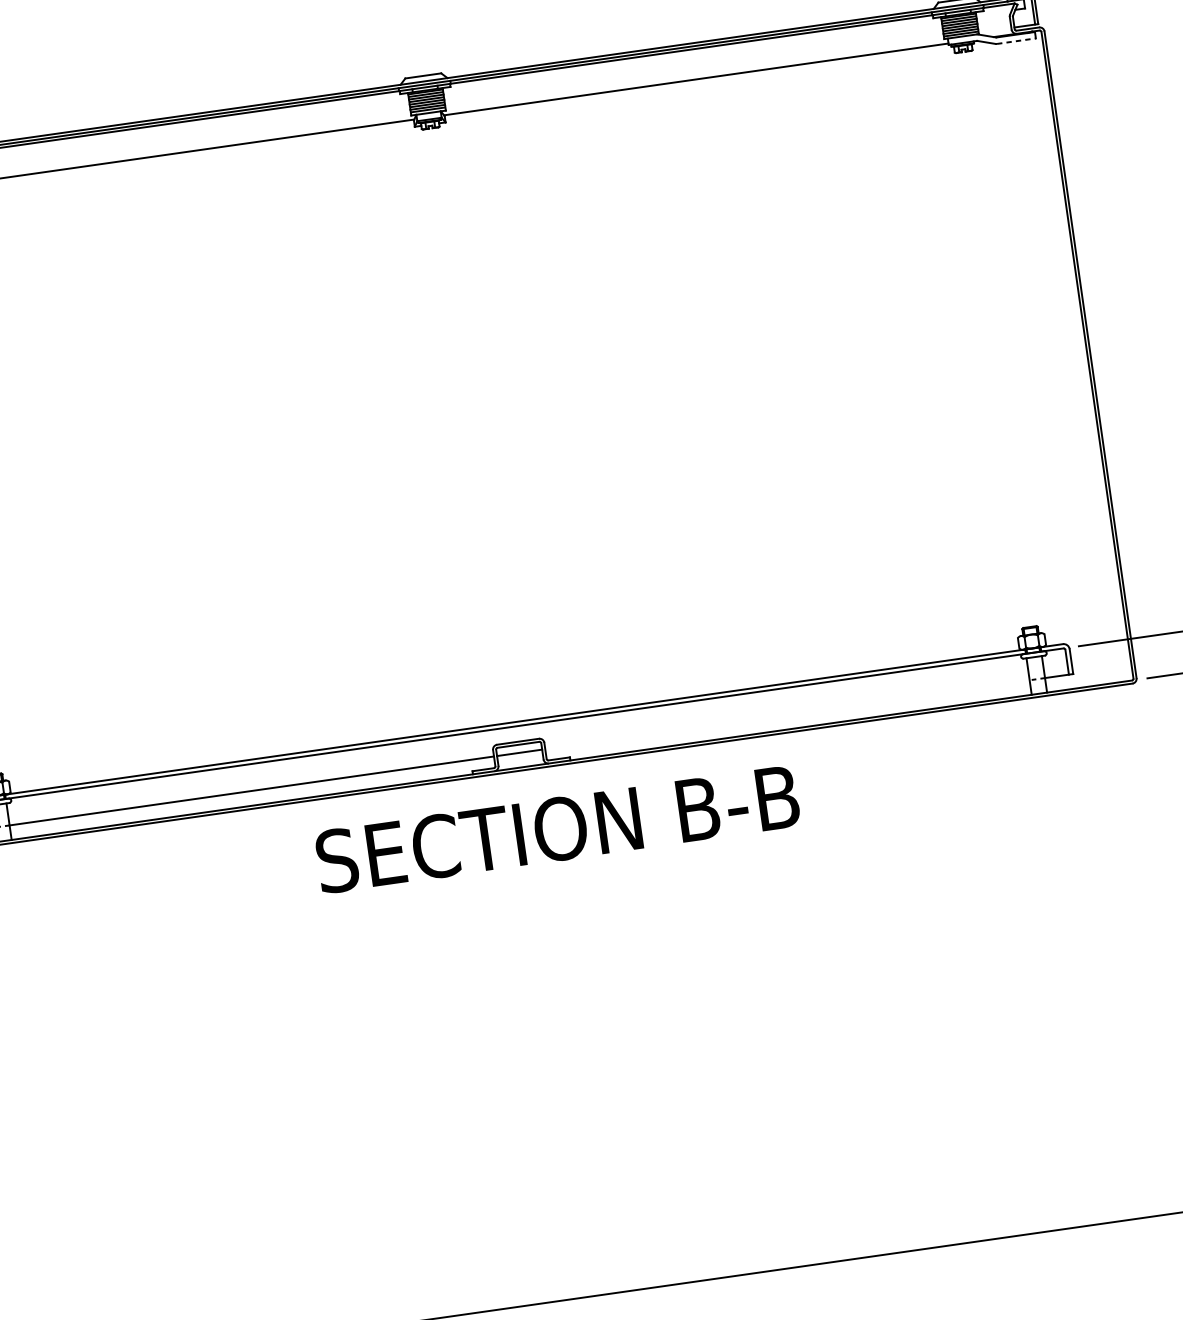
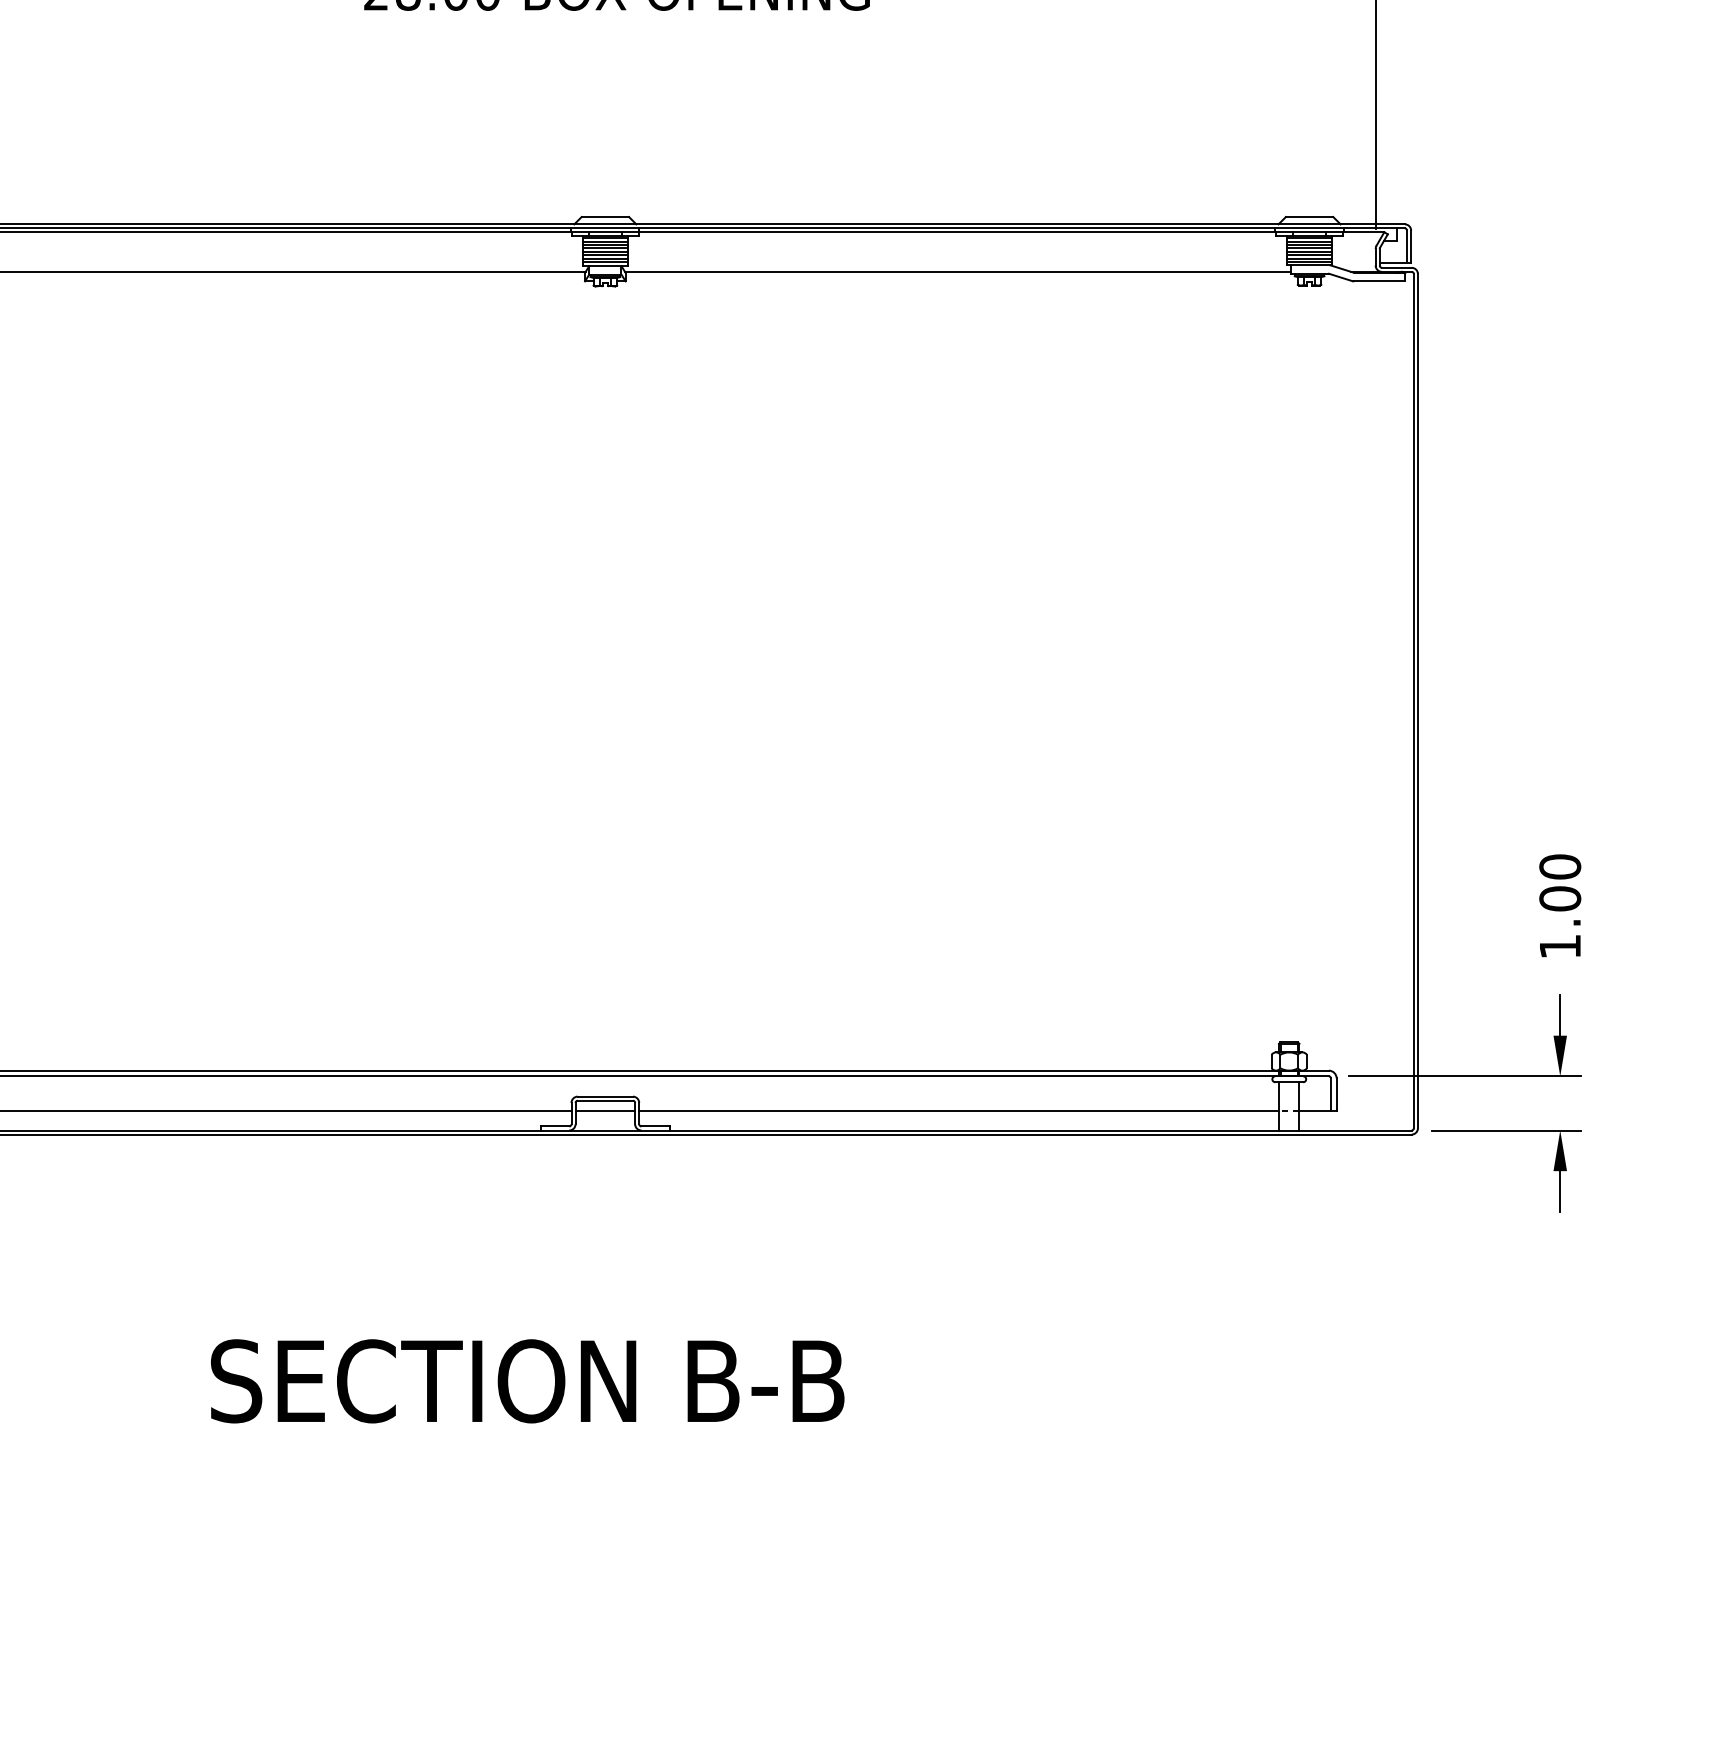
line: (1016, 41) -> (1379, 281), dashed -> solid
line: (787, 714) -> (959, 1111), added
text: (557, 829) -> (527, 1381), moved

